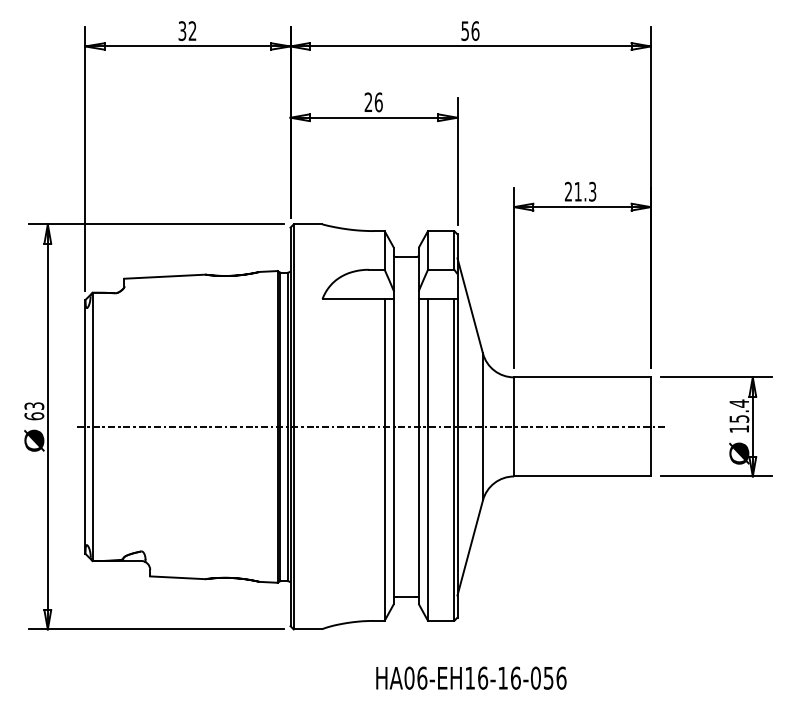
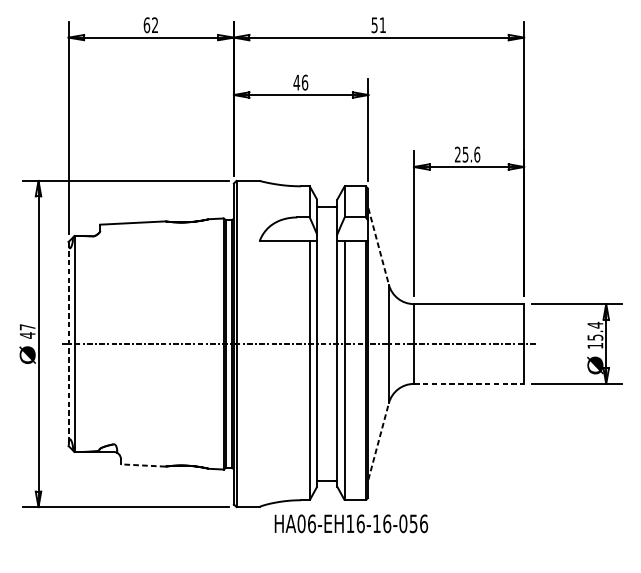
text: (475, 30) -> (382, 24), 56 -> 51
text: (182, 31) -> (146, 25), 32 -> 62
text: (368, 101) -> (296, 81), 26 -> 46
text: (585, 191) -> (471, 154), 21.3 -> 25.6
line: (470, 306) -> (378, 247), solid -> dashed
text: (34, 411) -> (27, 331), 63 -> 47
line: (85, 426) -> (68, 343), solid -> dashed
line: (582, 476) -> (469, 383), solid -> dashed
line: (470, 547) -> (378, 441), solid -> dashed
line: (177, 577) -> (142, 465), solid -> dashed
text: (471, 677) -> (351, 523), moved

